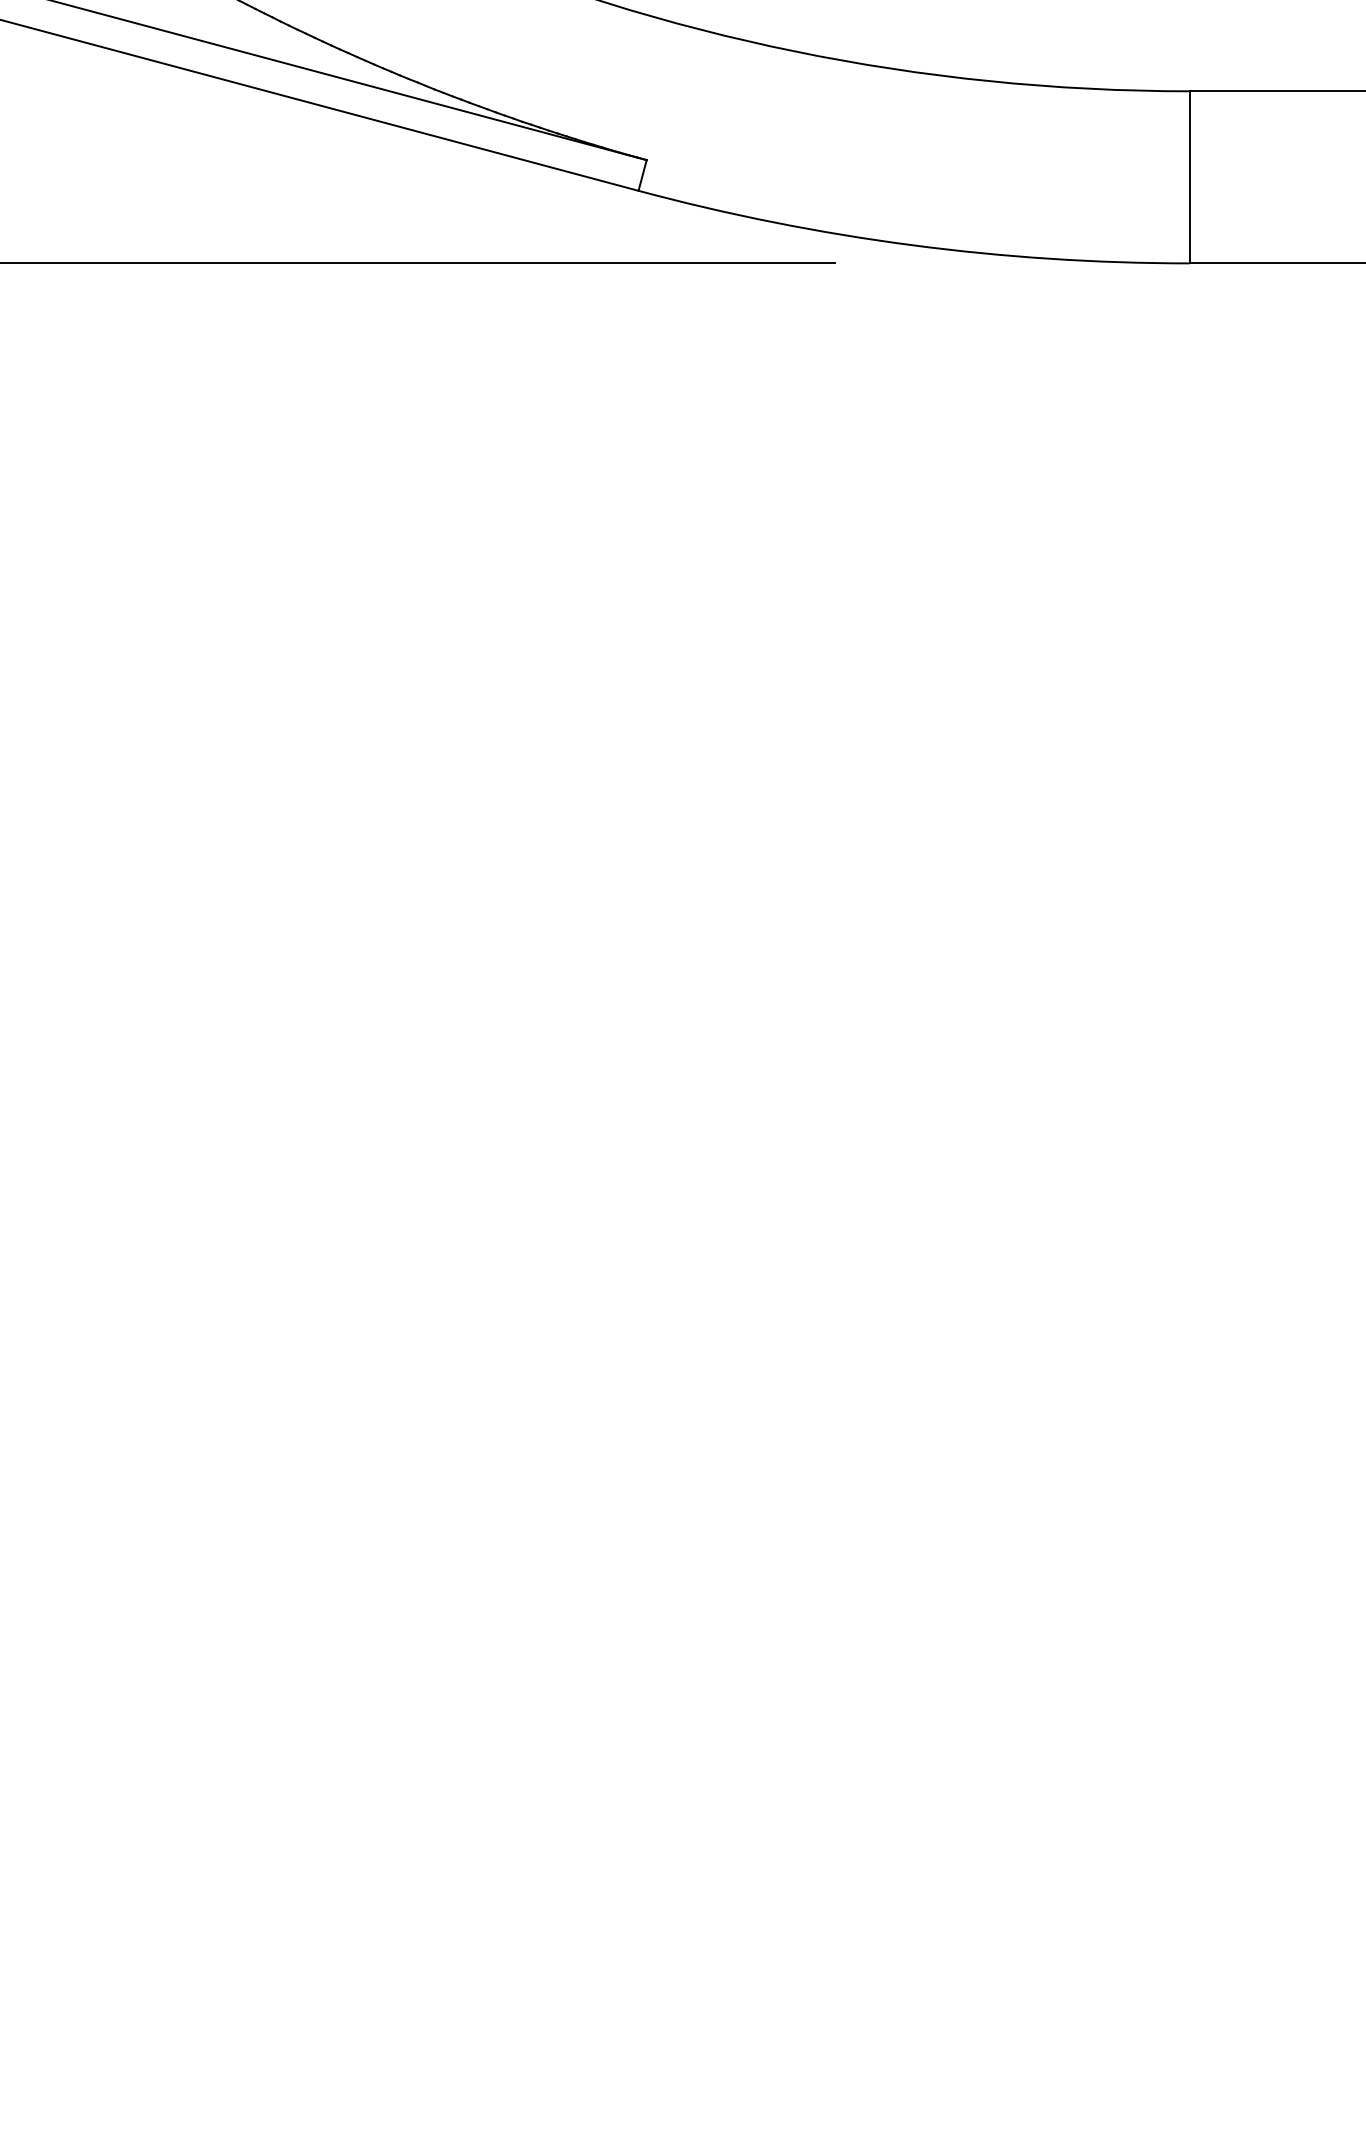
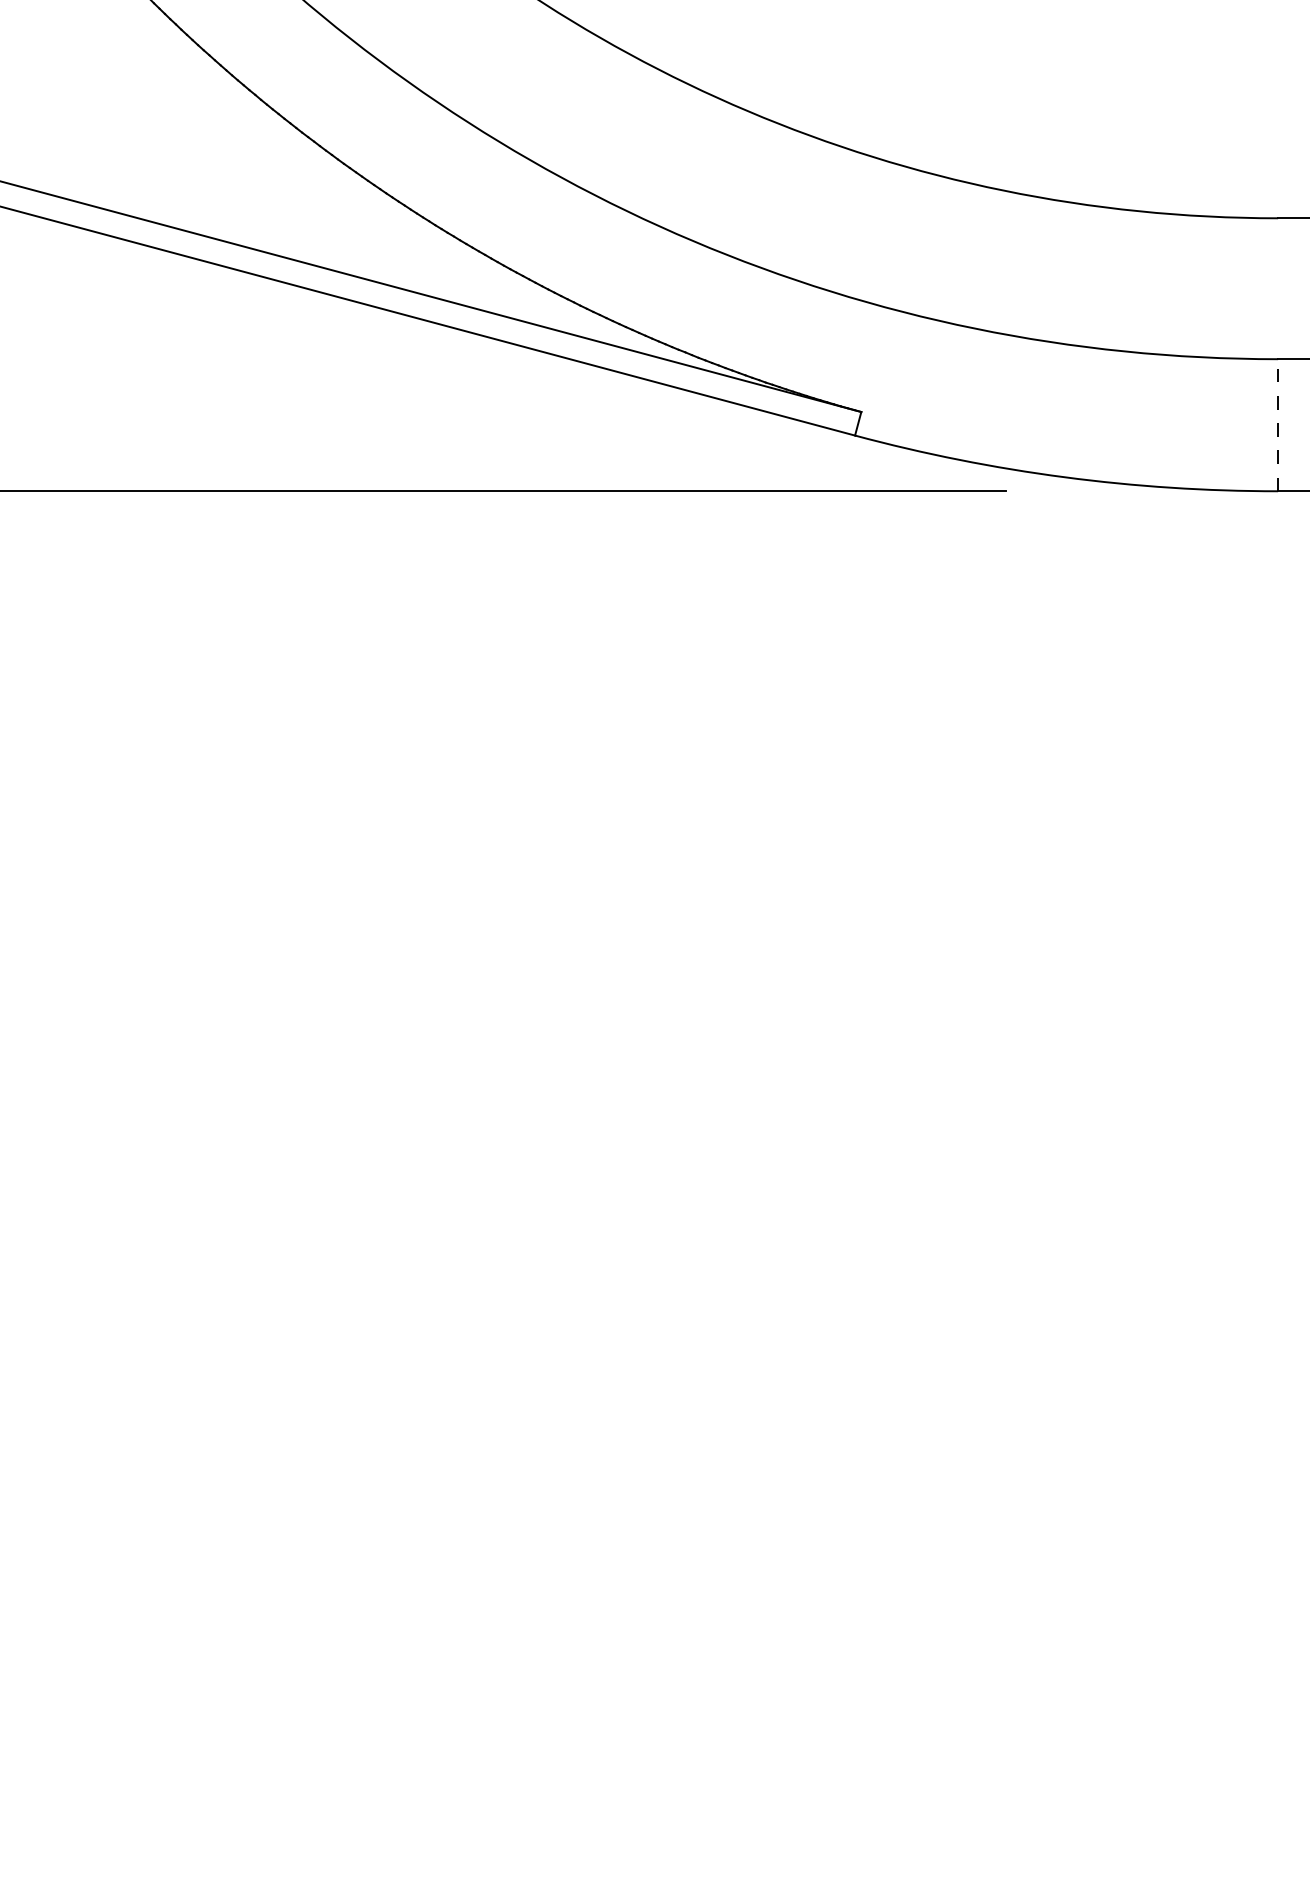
line: (1190, 176) -> (1278, 424), solid -> dashed

